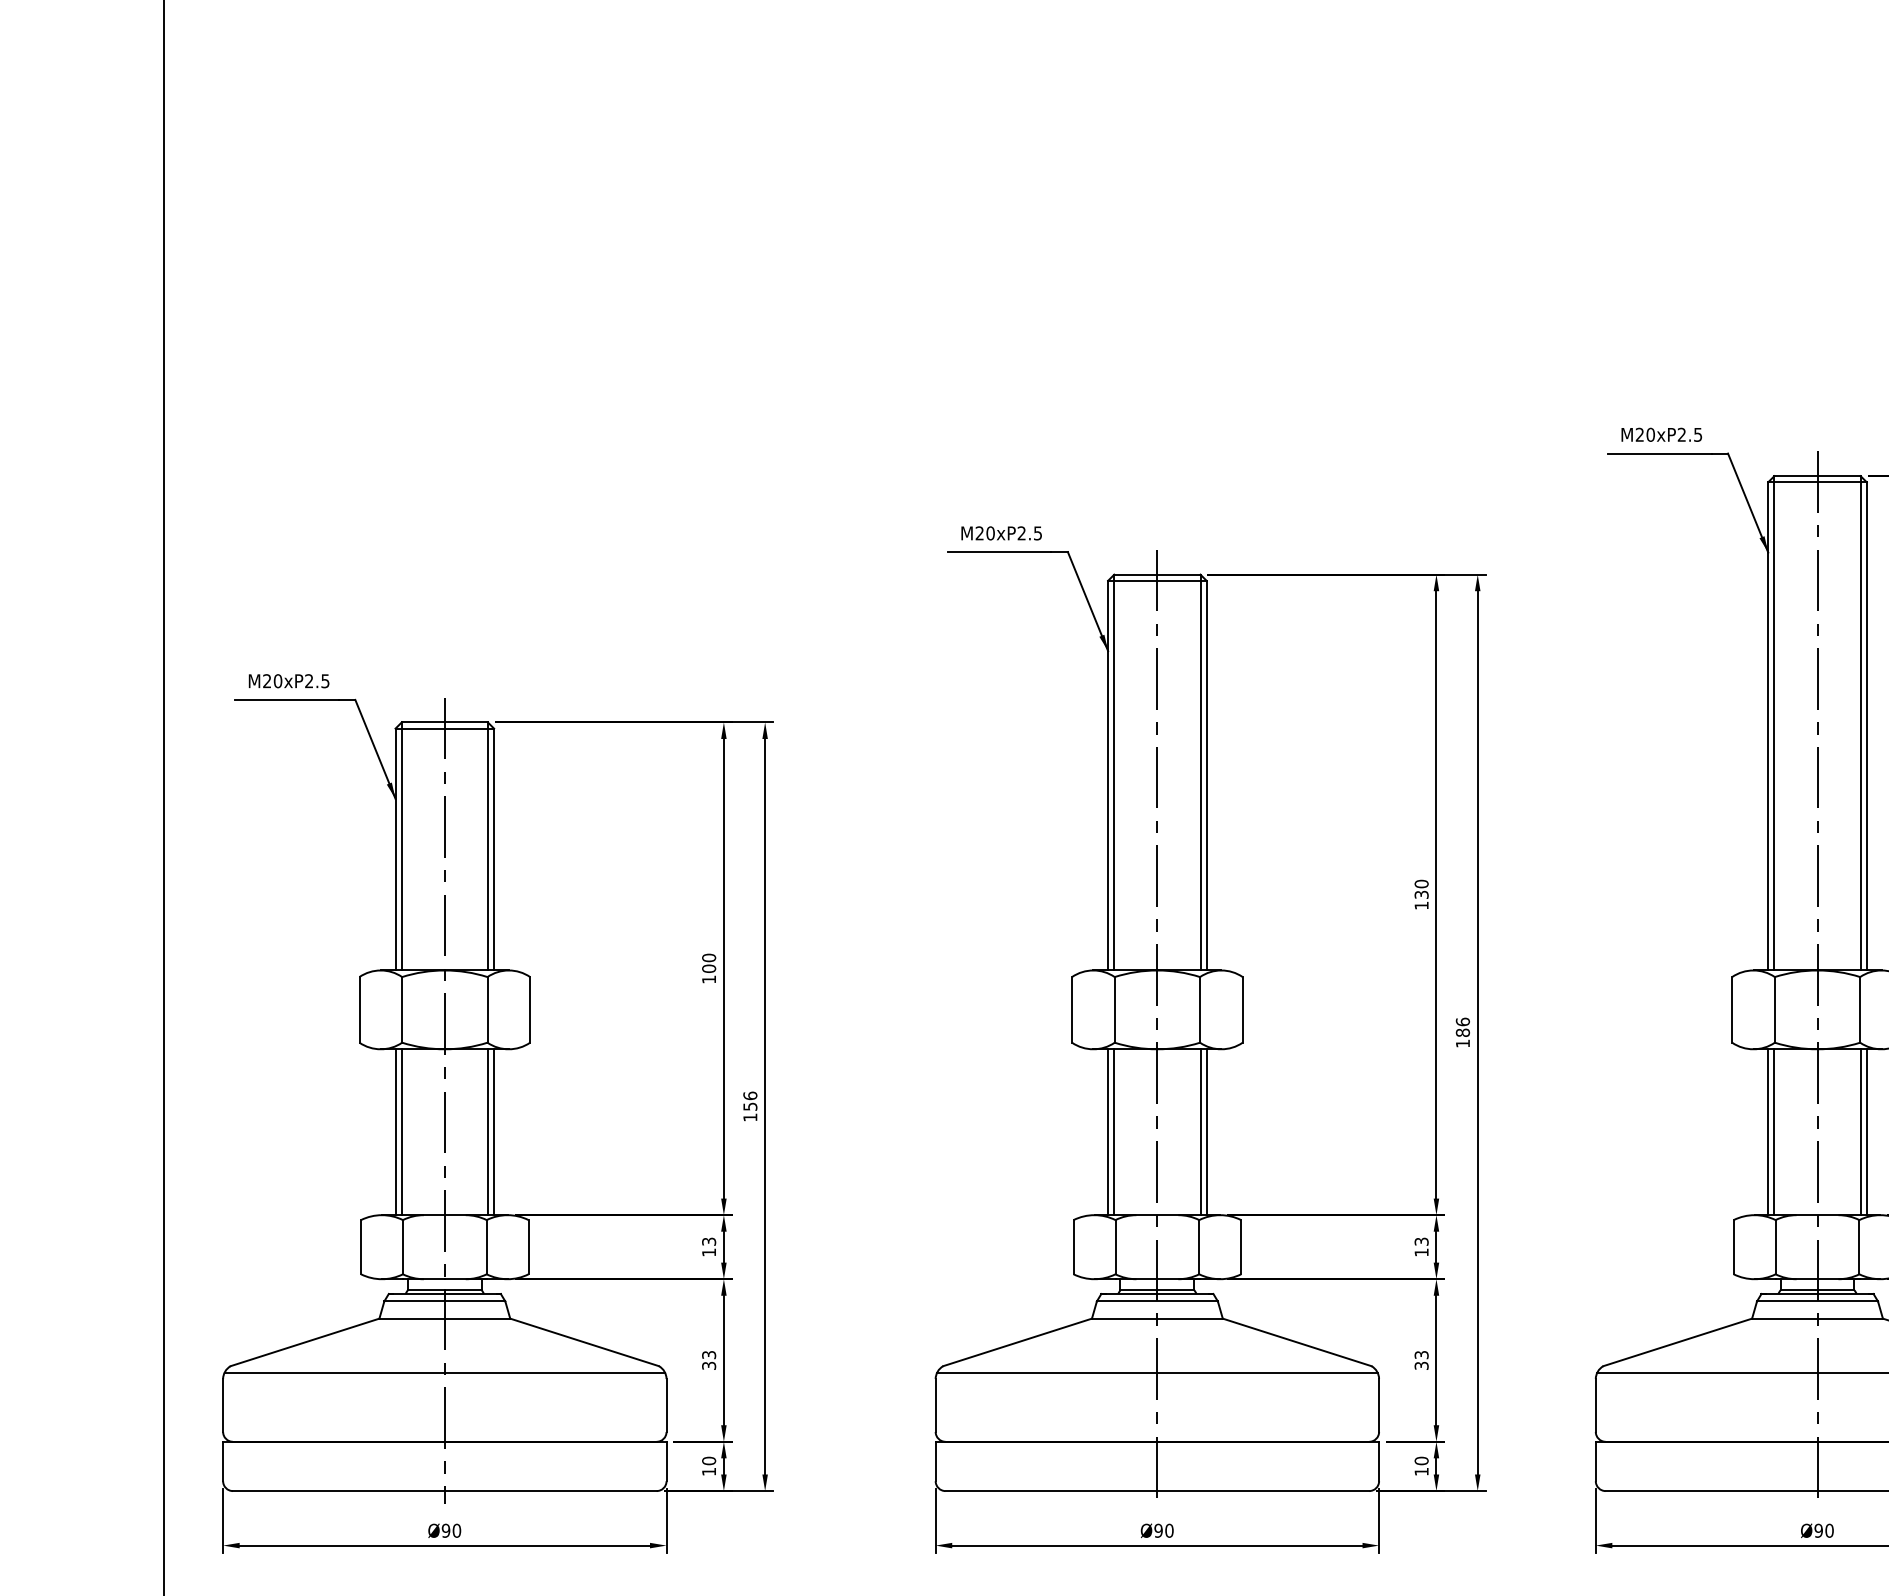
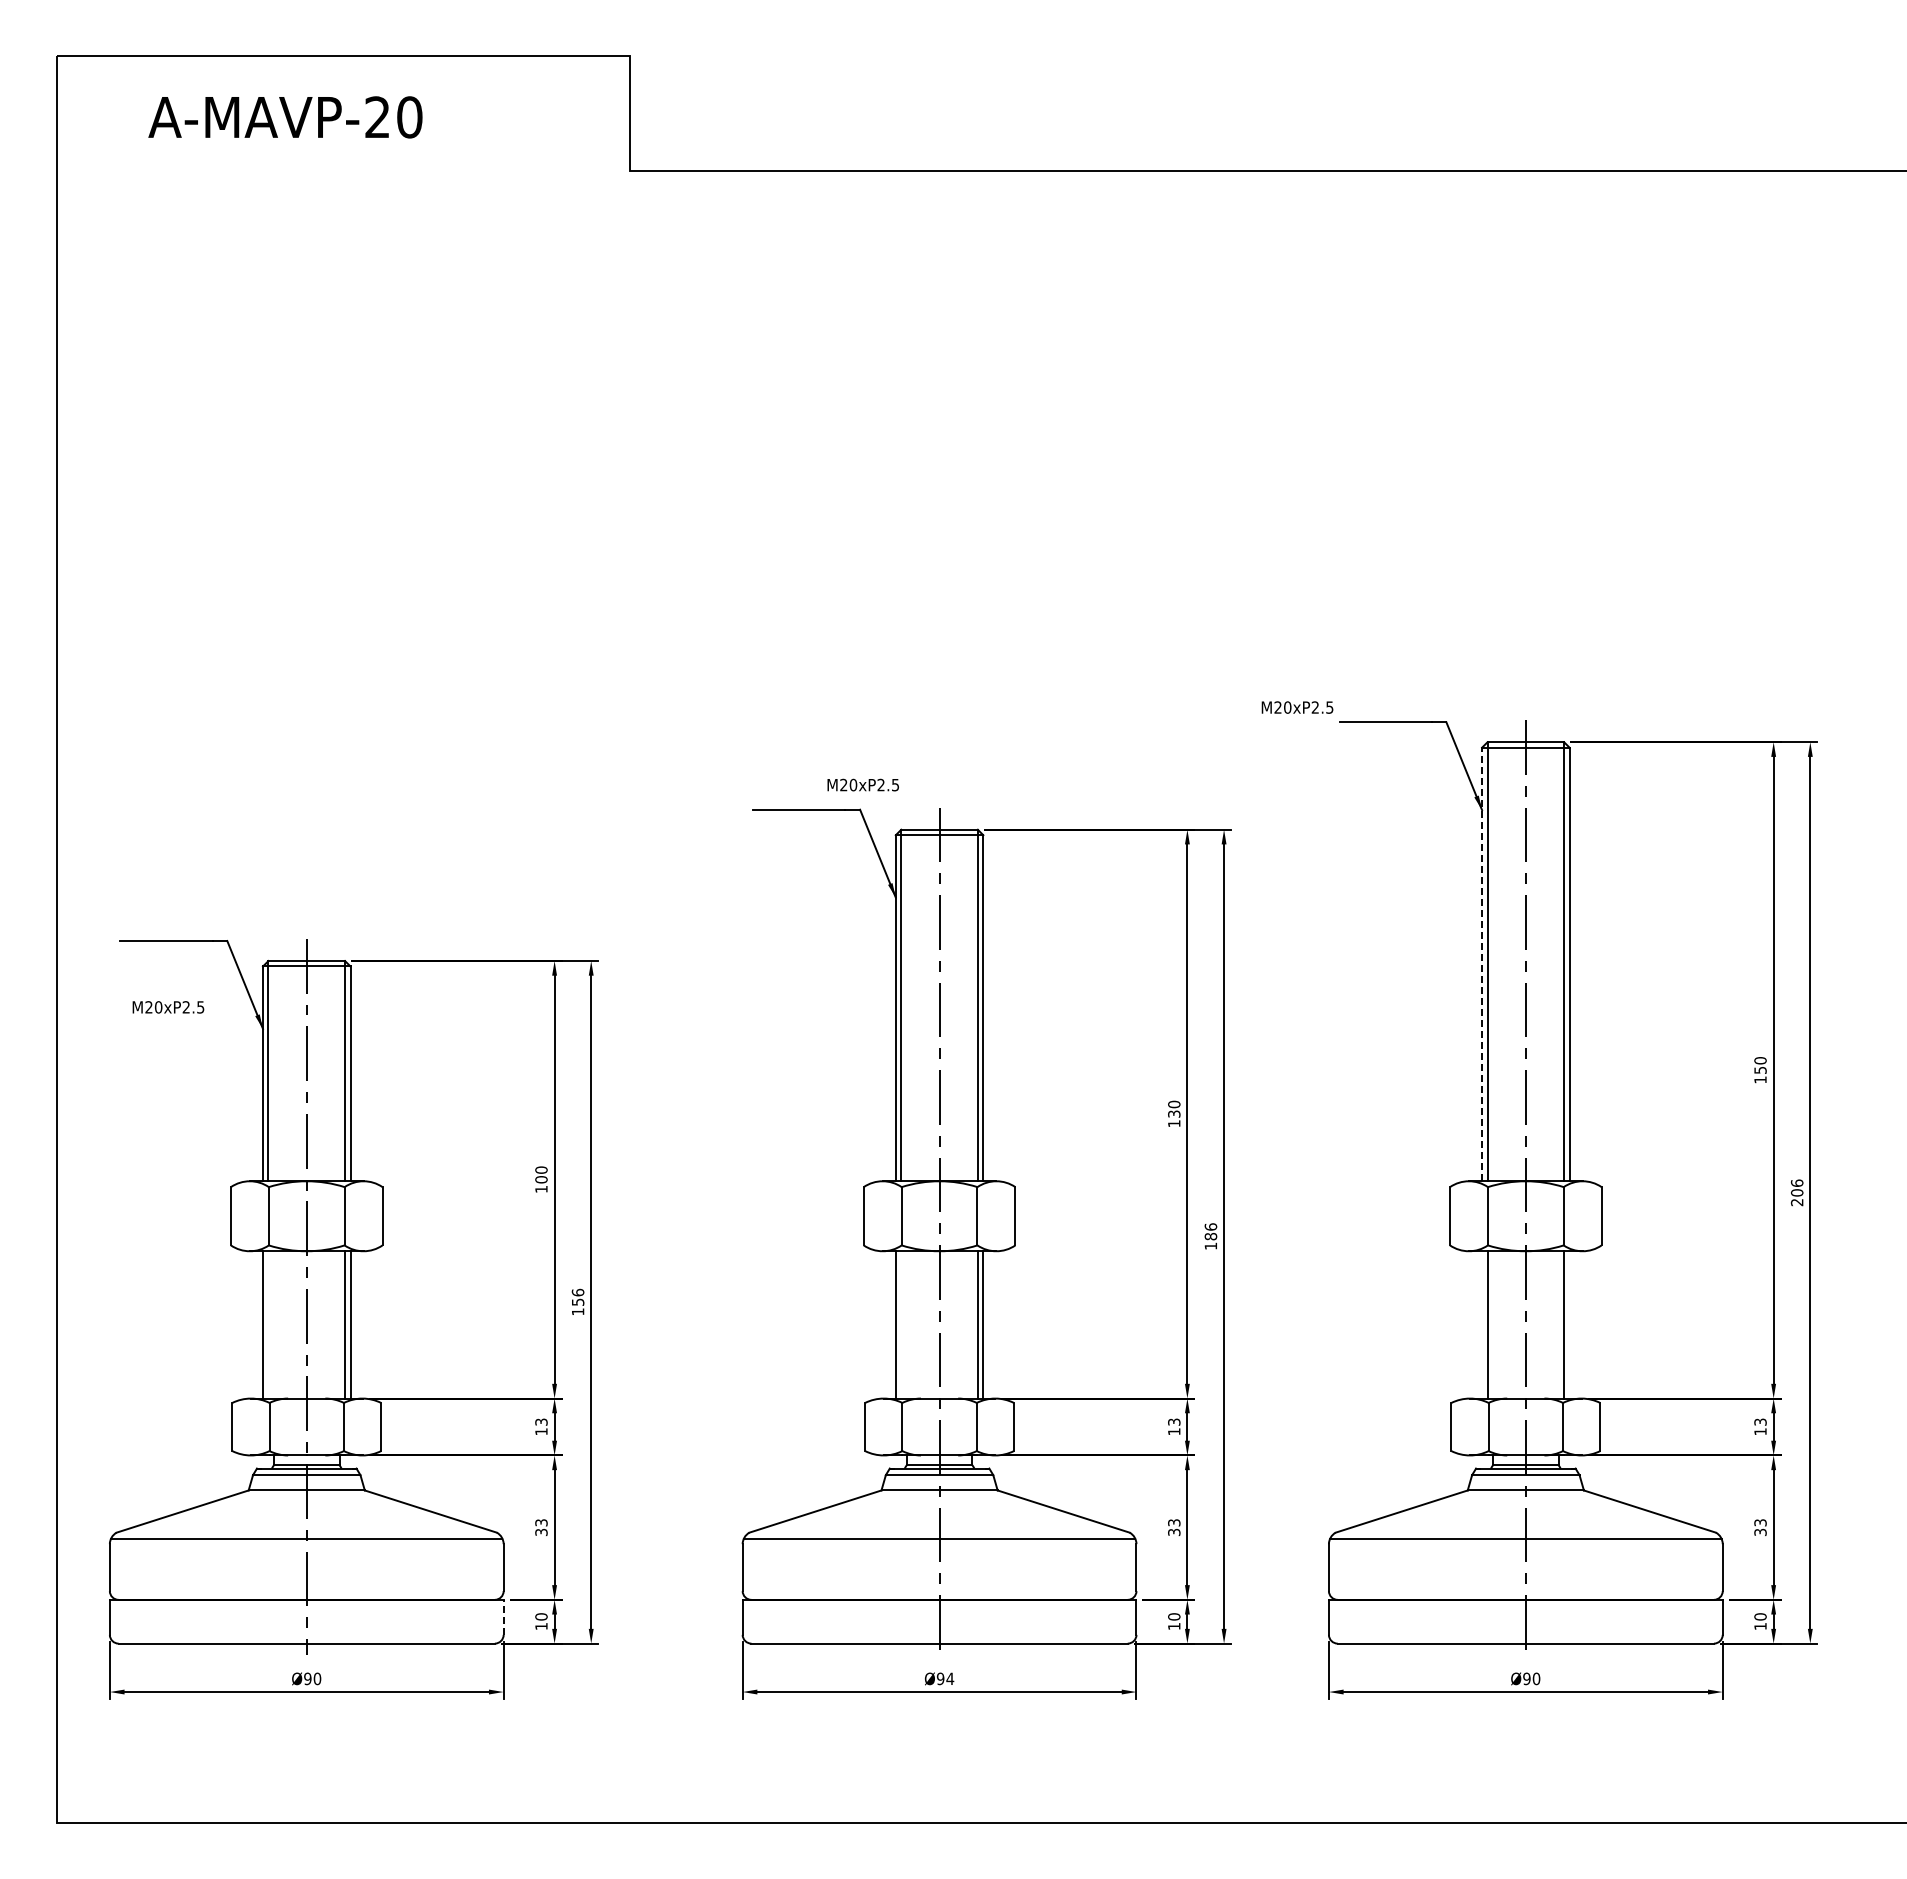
text: (1661, 434) -> (1297, 707), moved
text: (1000, 532) -> (862, 784), moved
text: (289, 681) -> (168, 1007), moved
line: (1768, 726) -> (1482, 964), solid -> dashed
line: (401, 1131) -> (268, 1324), removed
line: (1114, 1131) -> (901, 1324), removed
line: (1768, 1131) -> (1482, 1324), removed
line: (1866, 1131) -> (1569, 1324), removed
line: (666, 1461) -> (503, 1617), solid -> dashed
text: (1169, 1530) -> (950, 1678), Ø90 -> Ø94

